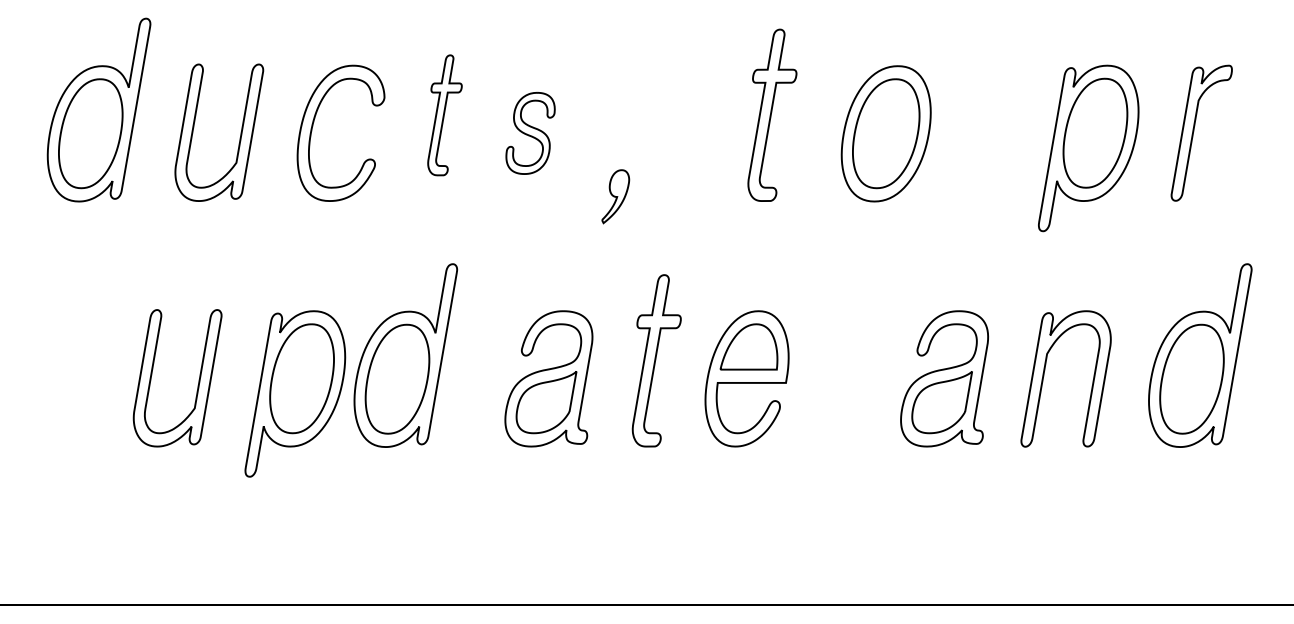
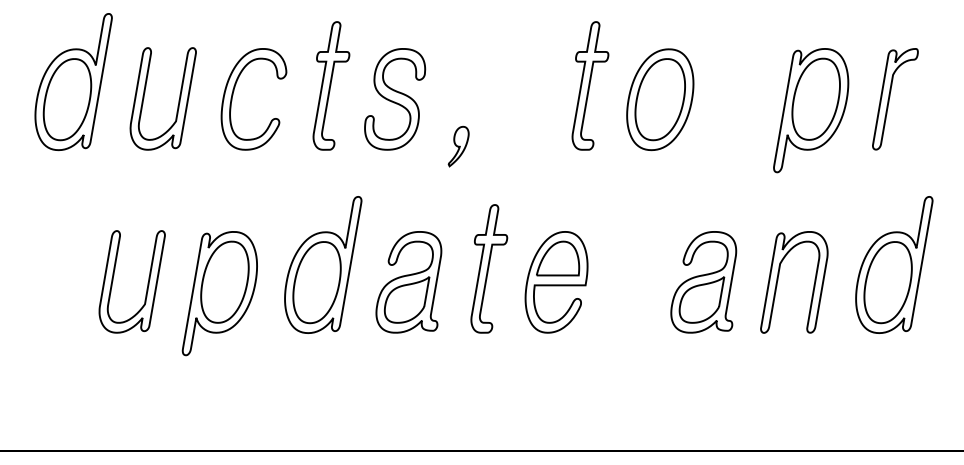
part: (445, 114) -> (331, 85), size x1.43
part: (772, 114) -> (590, 85), moved
part: (530, 133) -> (395, 99), size x1.67
part: (406, 354) -> (323, 264), moved

